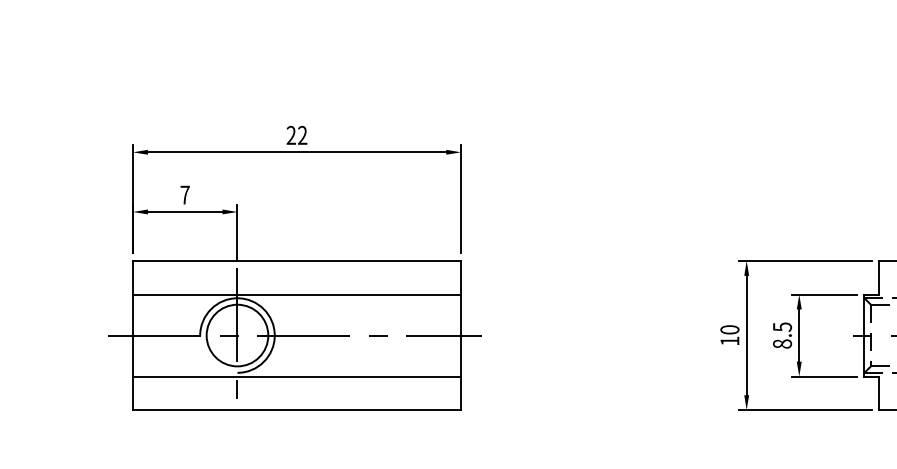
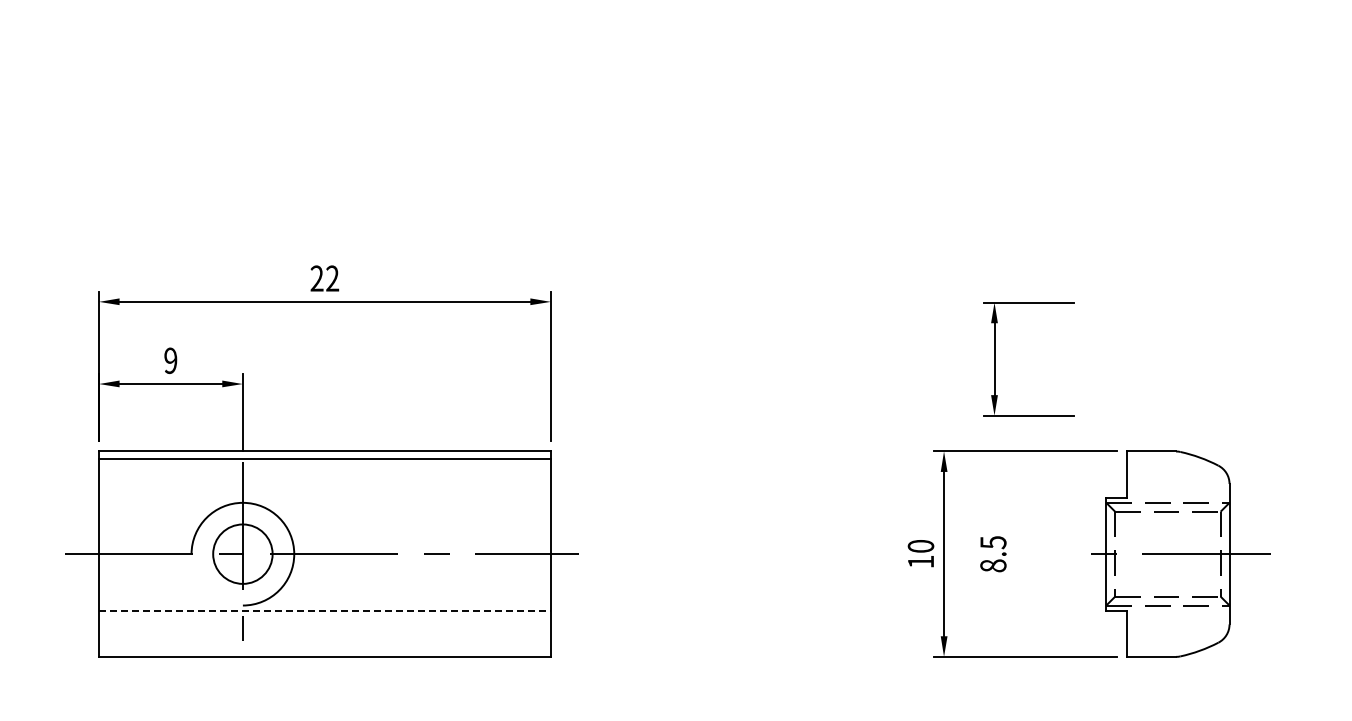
text: (184, 194) -> (170, 360), 7 -> 9
line: (297, 294) -> (325, 458), moved
circle: (237, 335) -> (242, 553), size x0.7
part: (799, 335) -> (995, 359), moved
line: (297, 376) -> (325, 610), solid -> dashed

